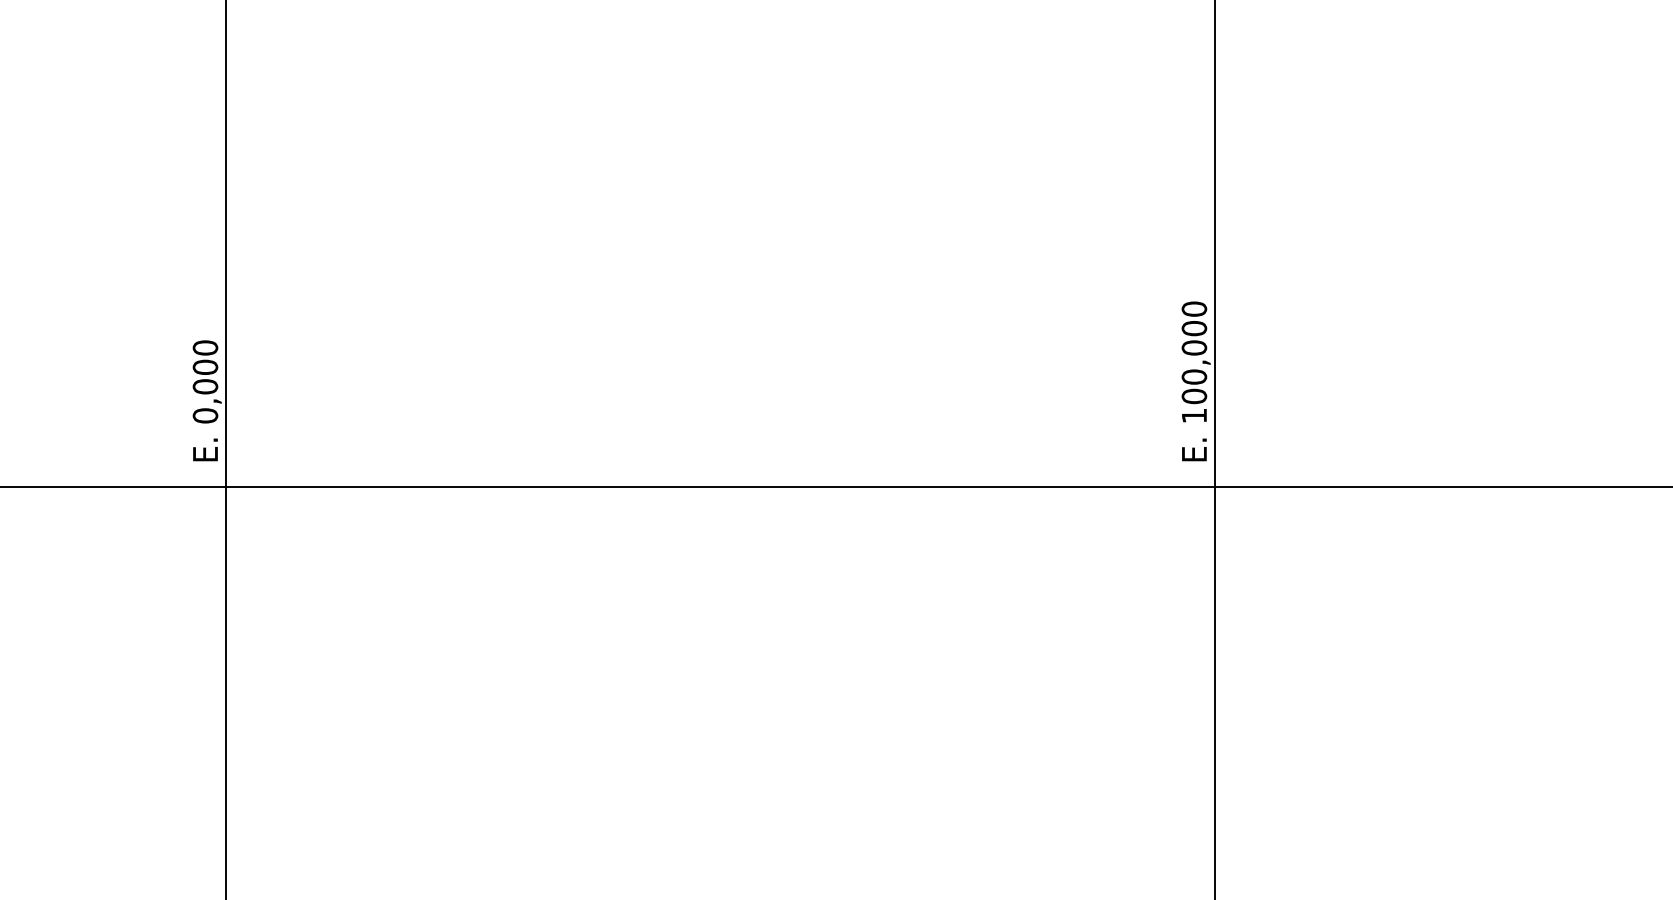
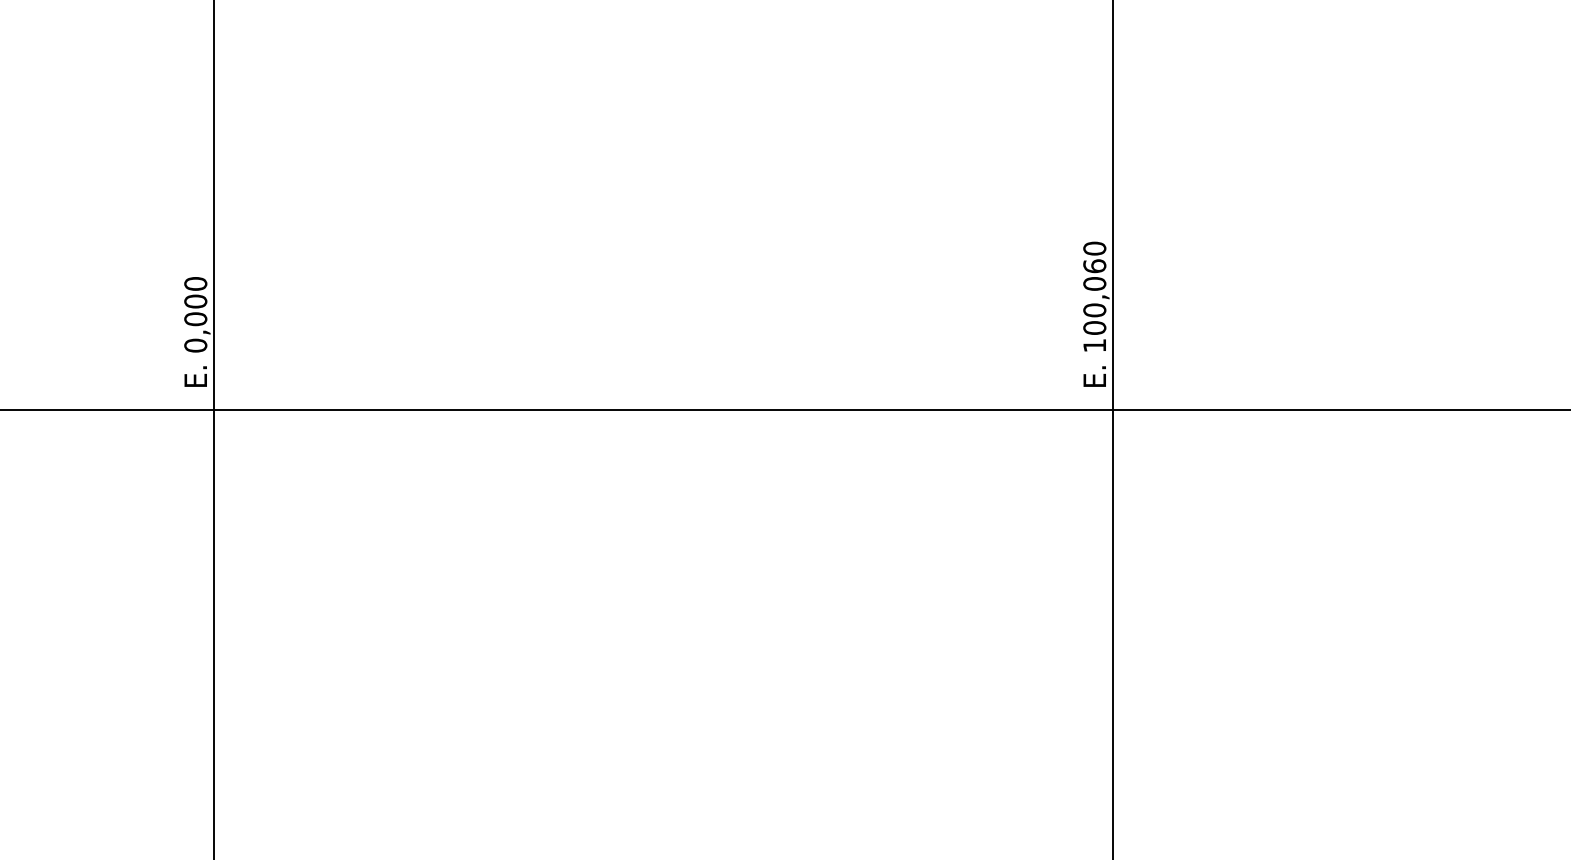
text: (1194, 328) -> (1094, 266), 100,000 -> 100,060

